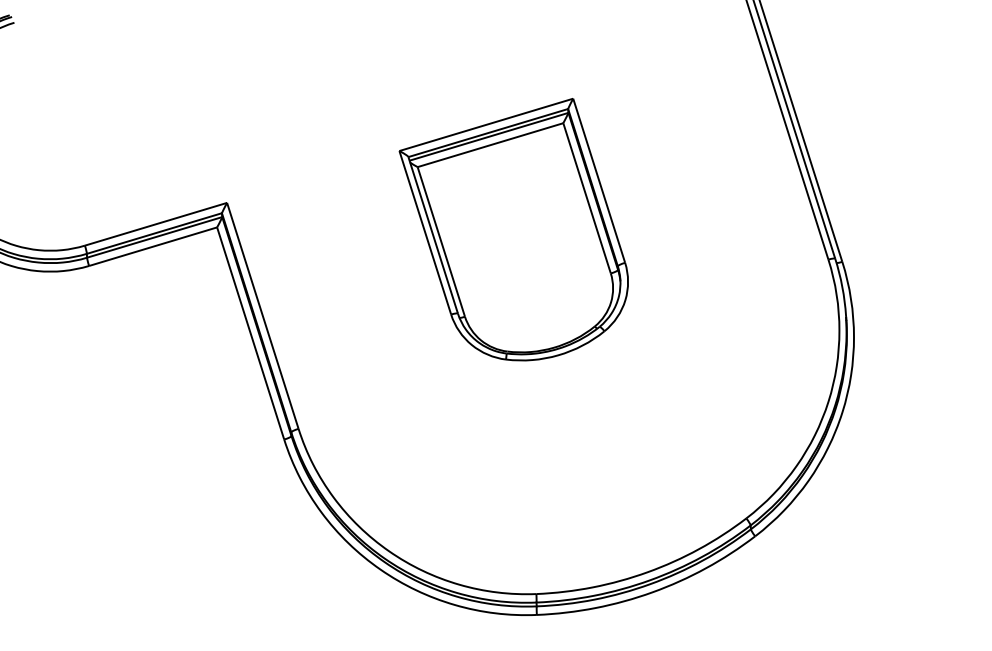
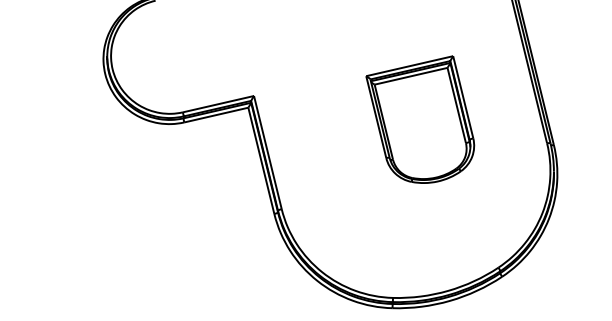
part: (515, 231) -> (420, 119), moved

